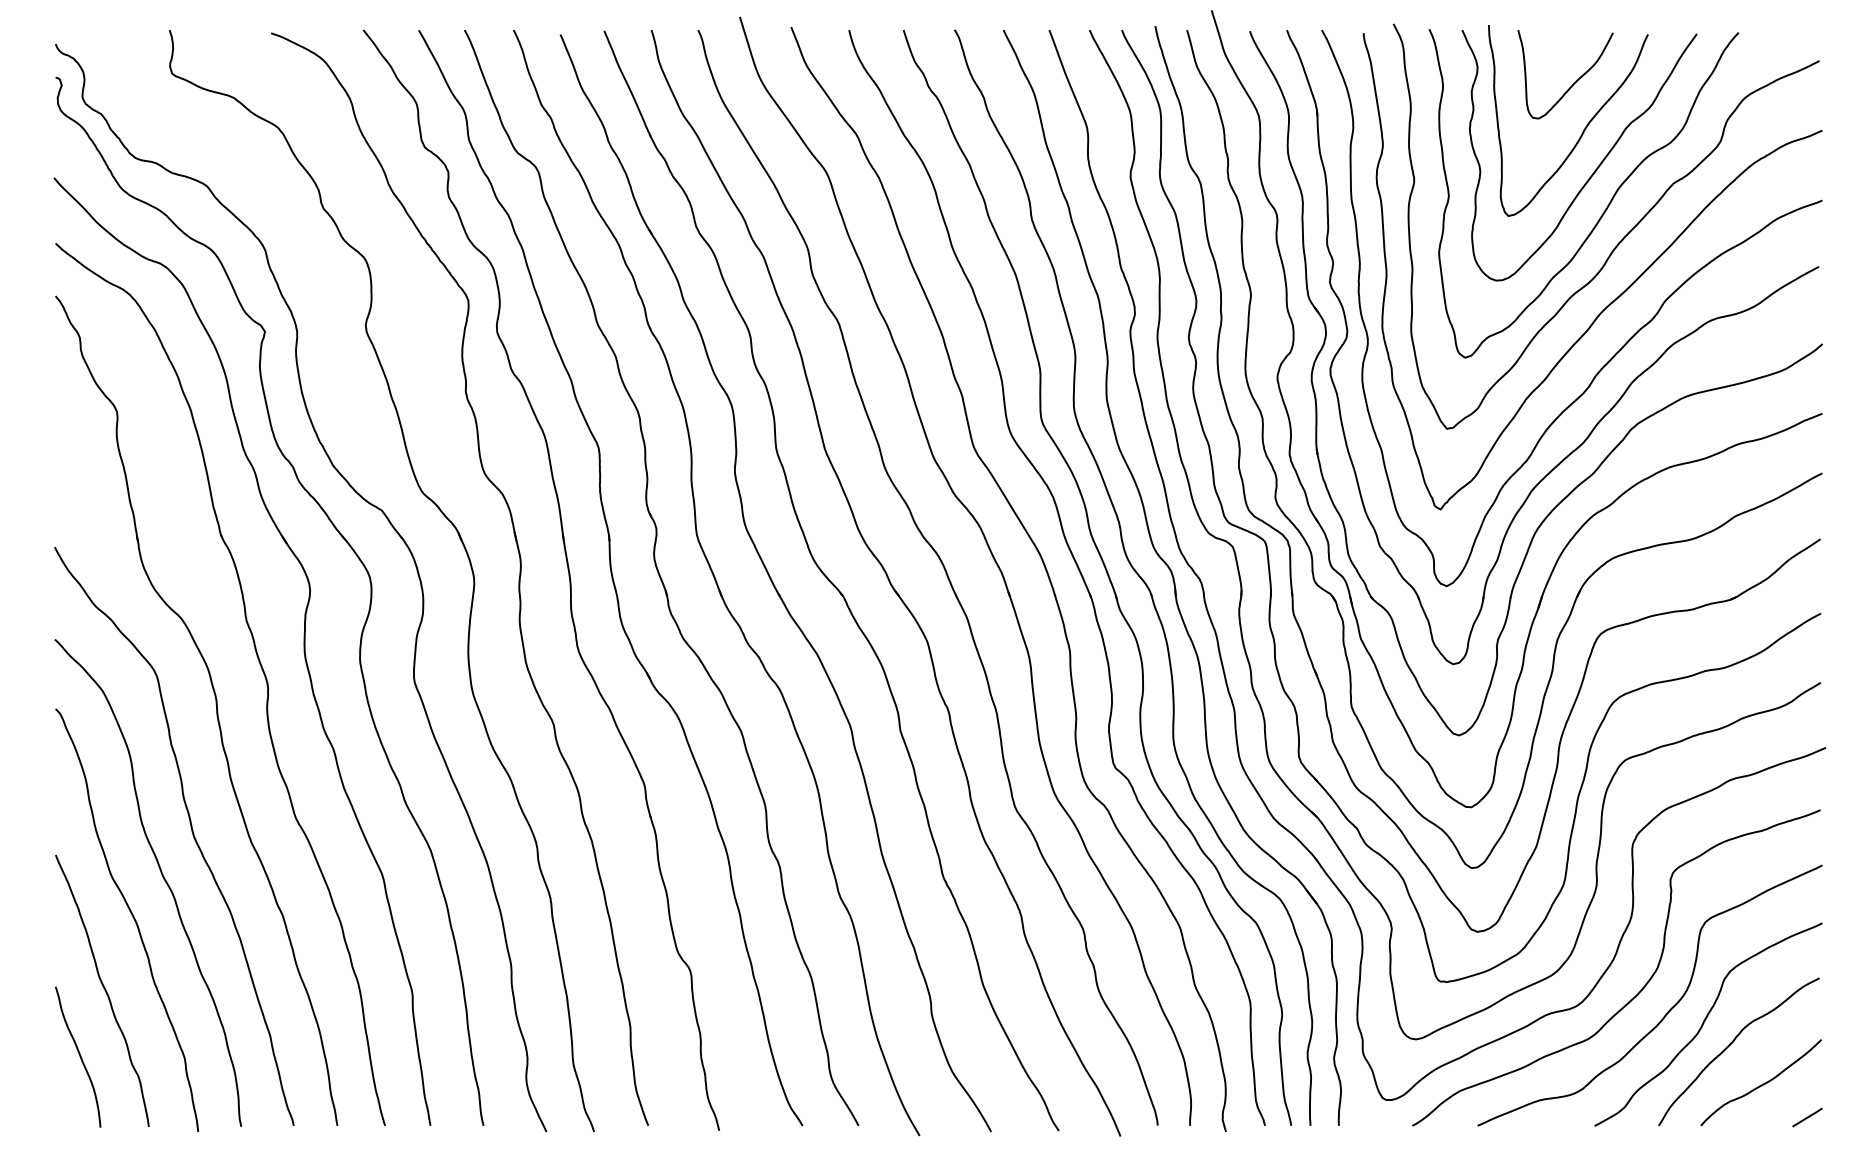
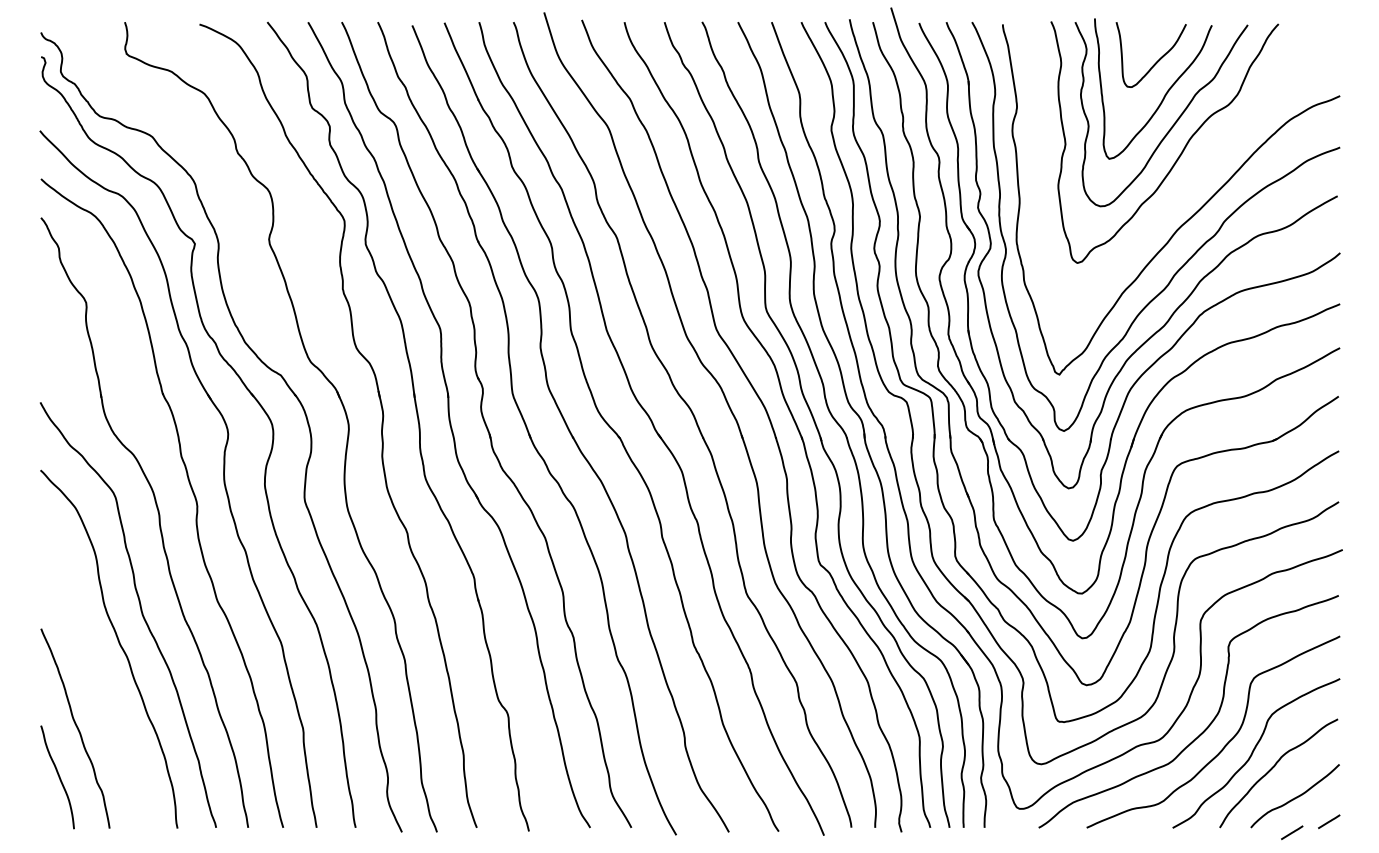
curve: (1620, 239) -> (1191, 176), removed
curve: (132, 918) -> (97, 675), removed
line: (1757, 1132) -> (1292, 832), added

